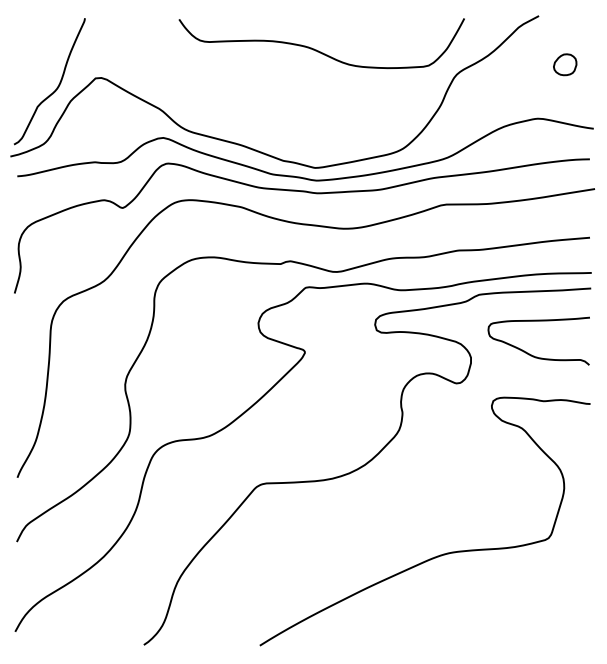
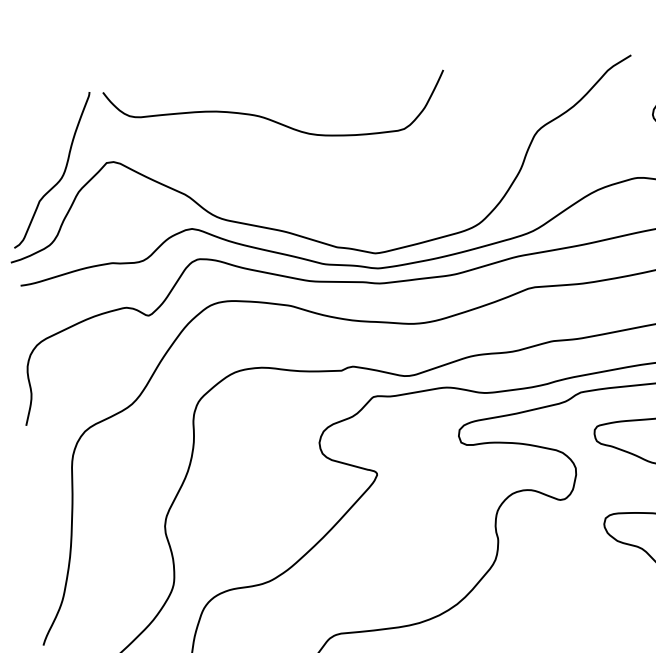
curve: (318, 50) -> (271, 119), moved

